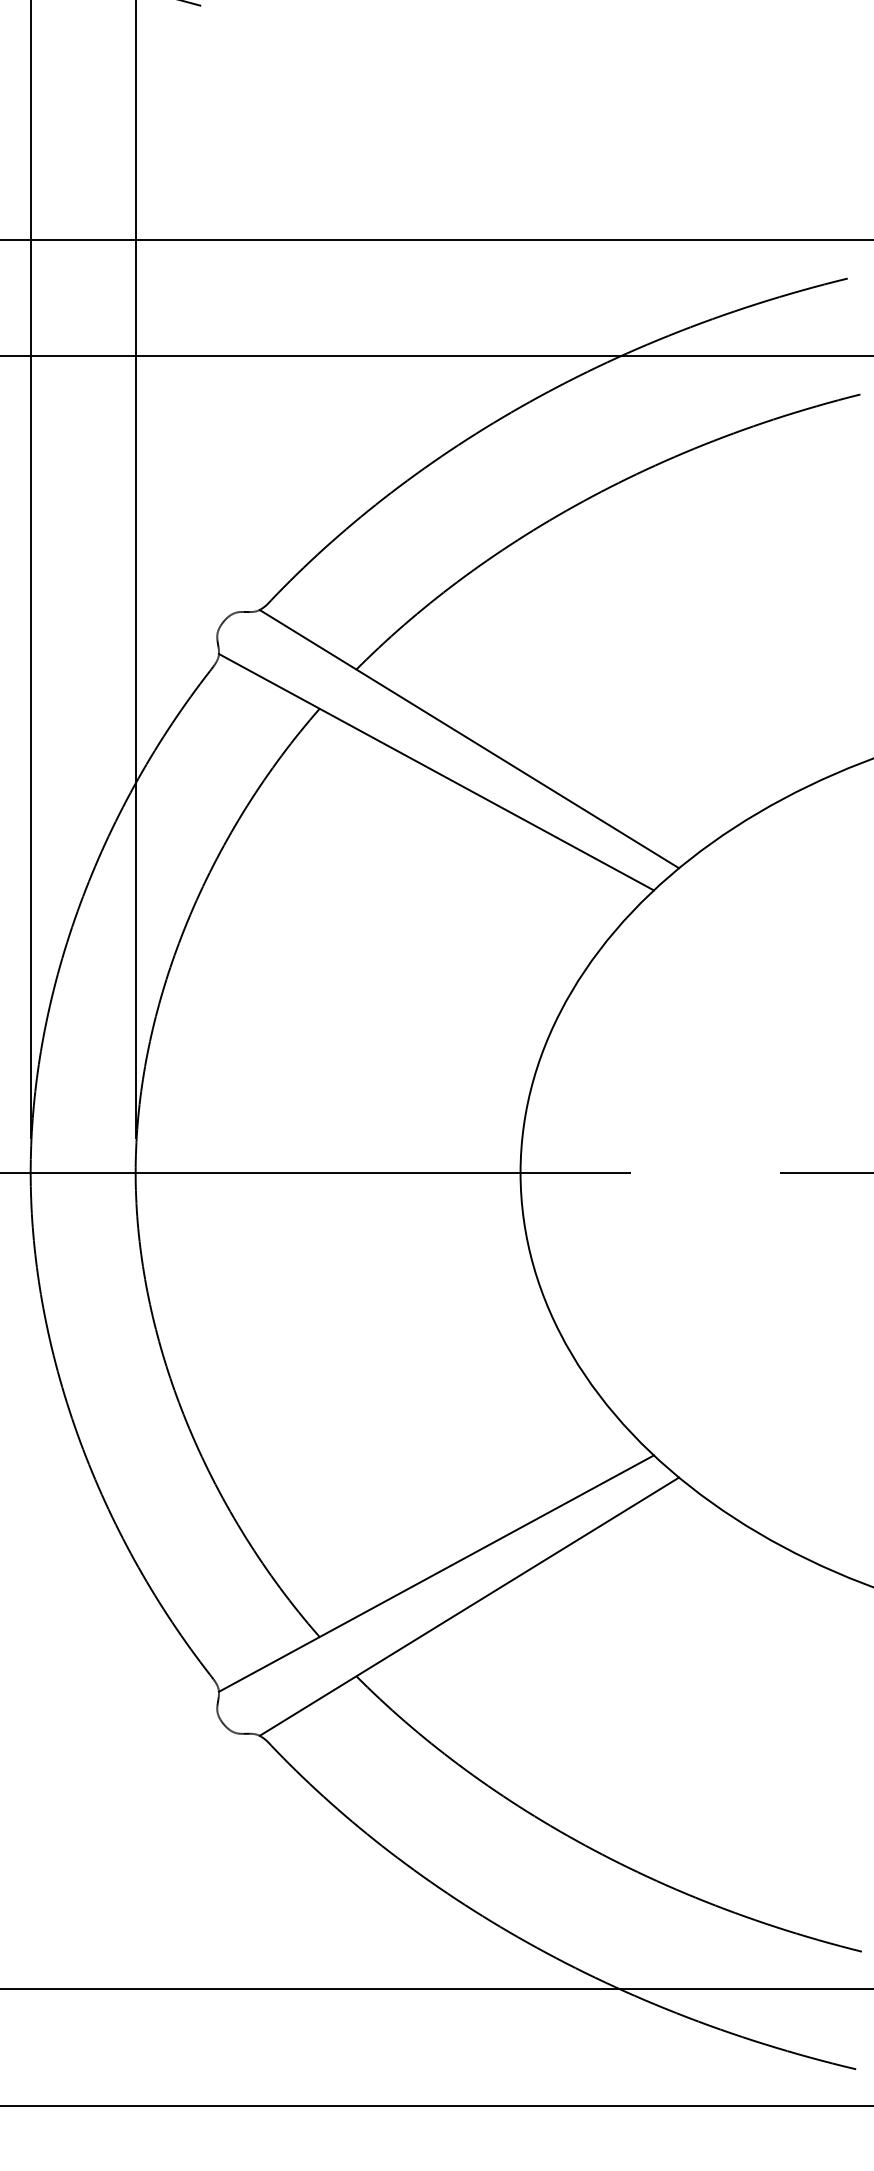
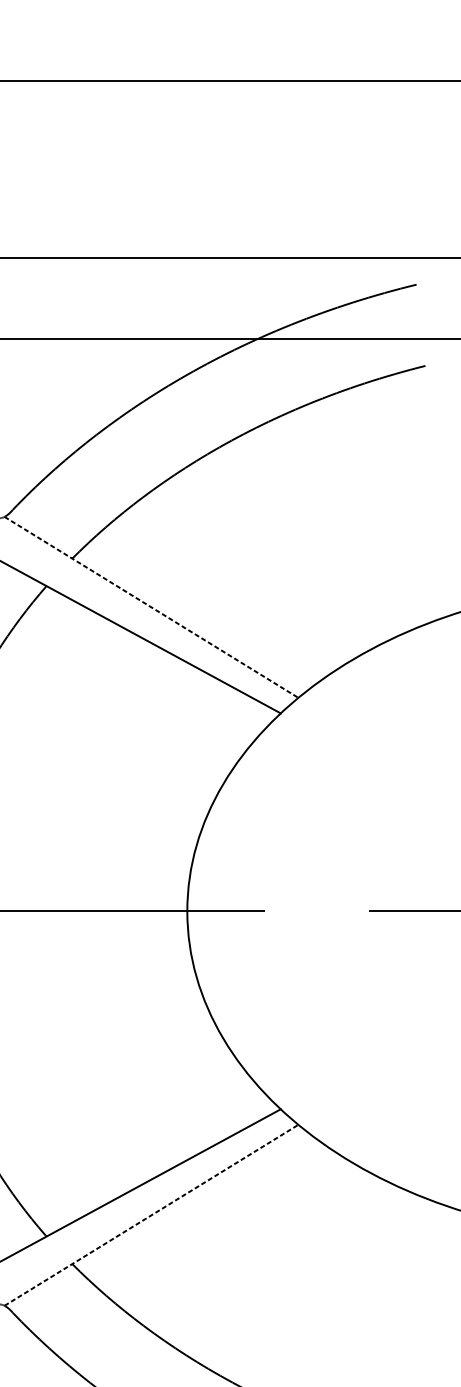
line: (469, 739) -> (151, 607), solid -> dashed
line: (469, 1606) -> (151, 1215), solid -> dashed

